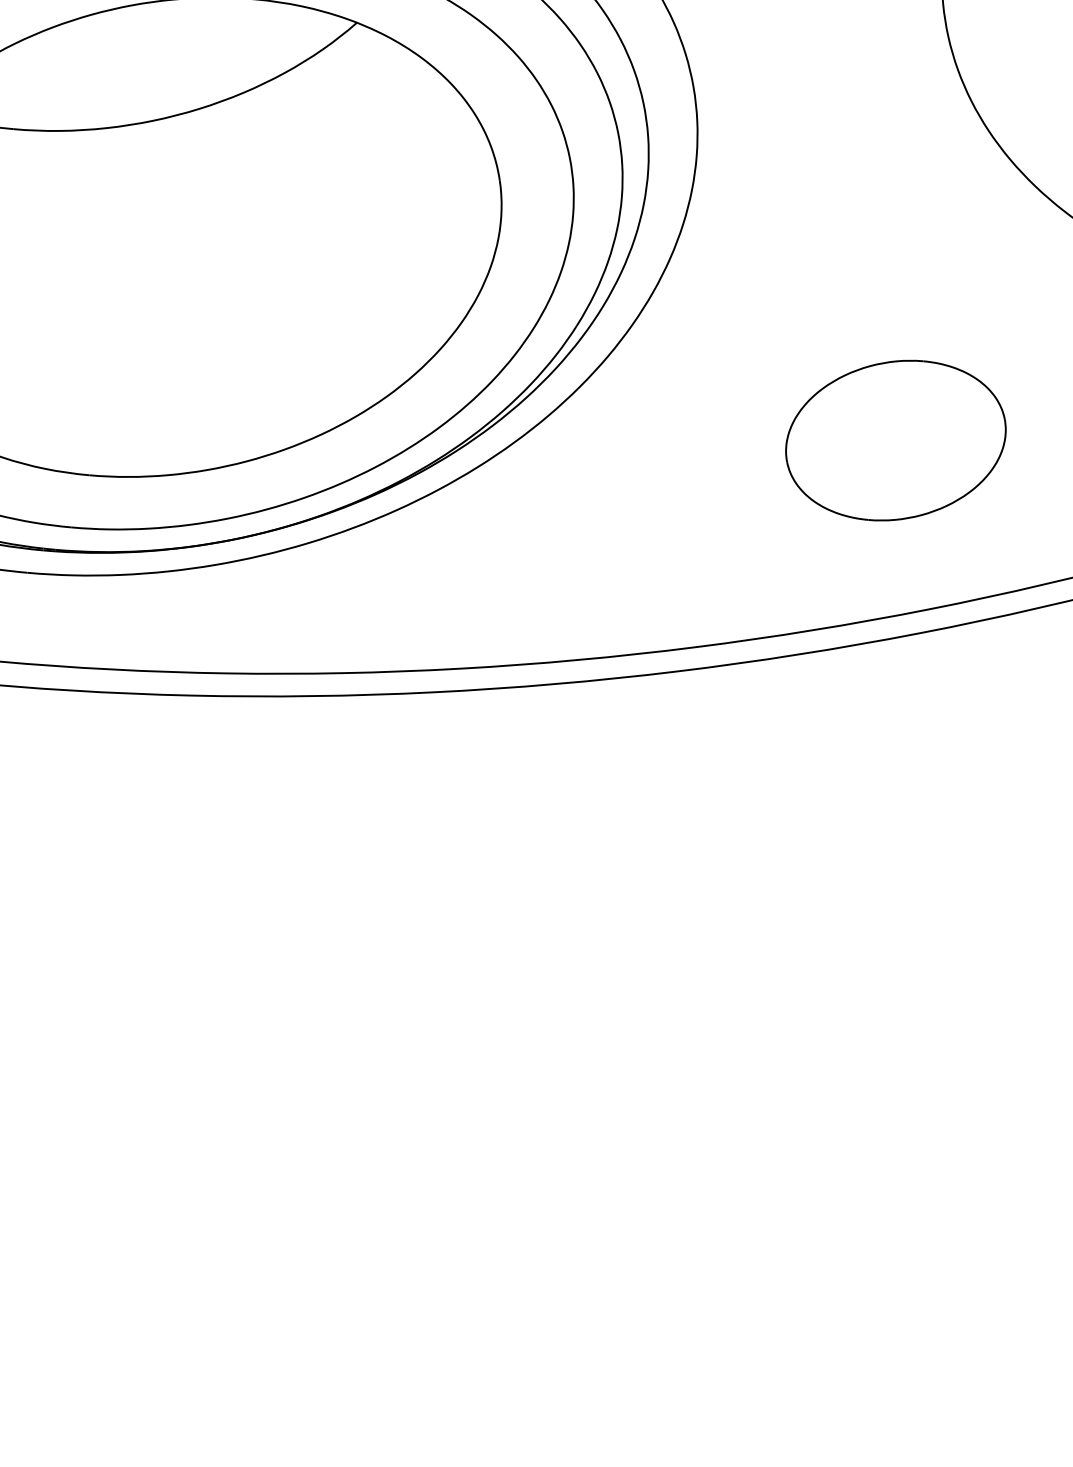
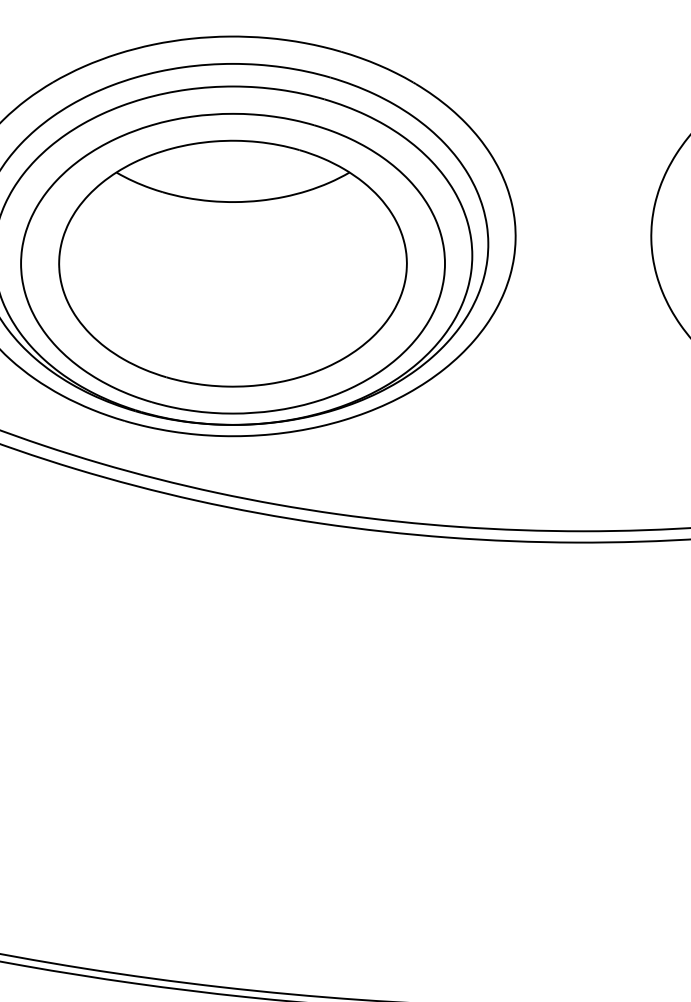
part: (896, 440) -> (583, 441), removed

